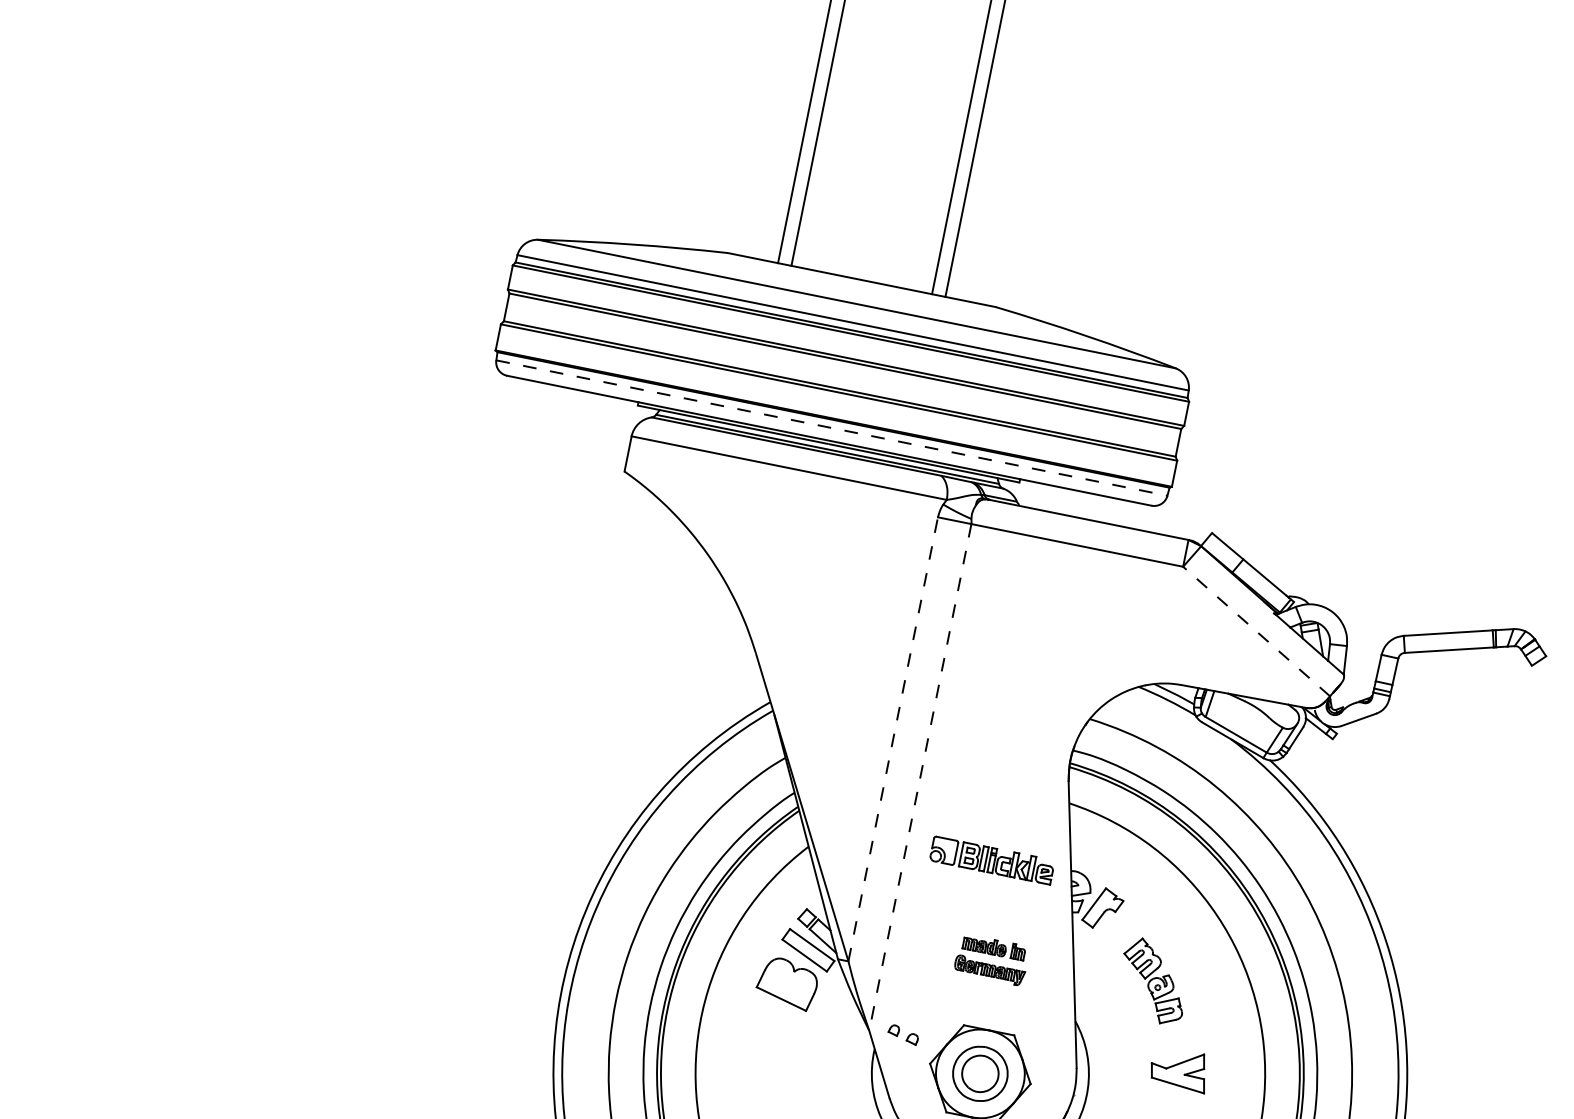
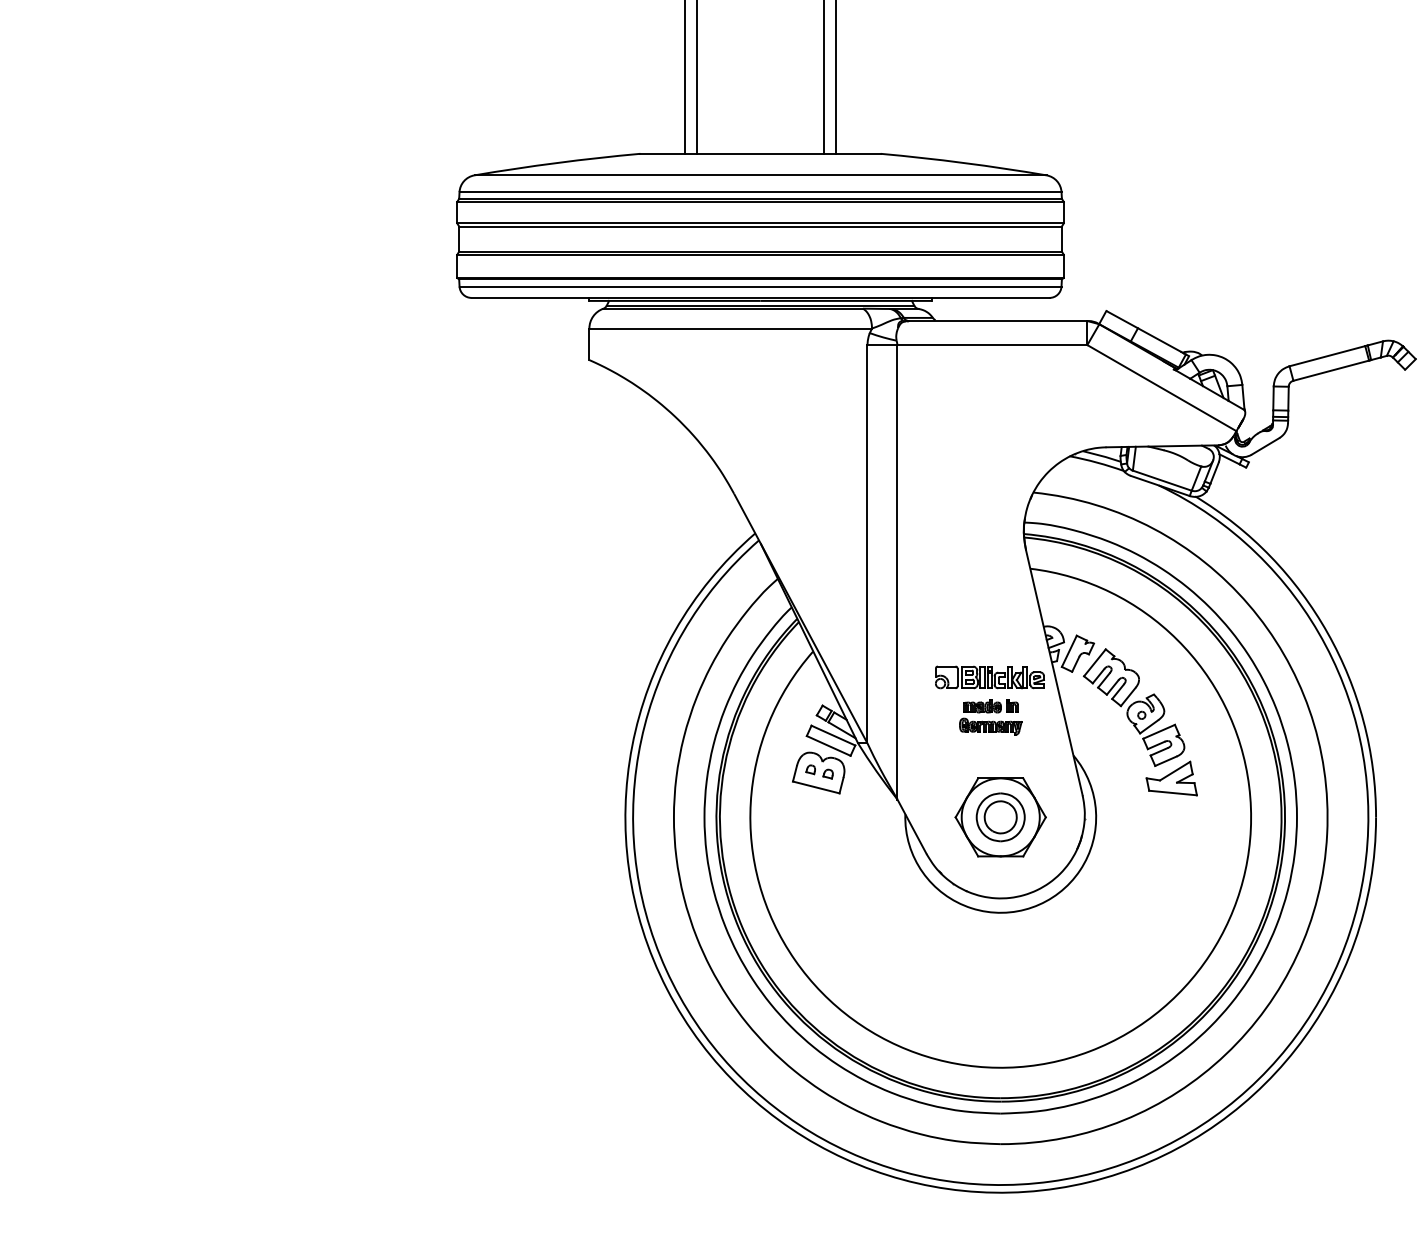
line: (831, 427) -> (760, 286), dashed -> solid
line: (1256, 630) -> (1161, 387), dashed -> solid
line: (893, 738) -> (867, 543), dashed -> solid
line: (920, 777) -> (897, 572), dashed -> solid
part: (991, 860) -> (989, 677), moved
part: (1153, 981) -> (1133, 707), size x1.67
part: (903, 1034) -> (819, 771), moved

